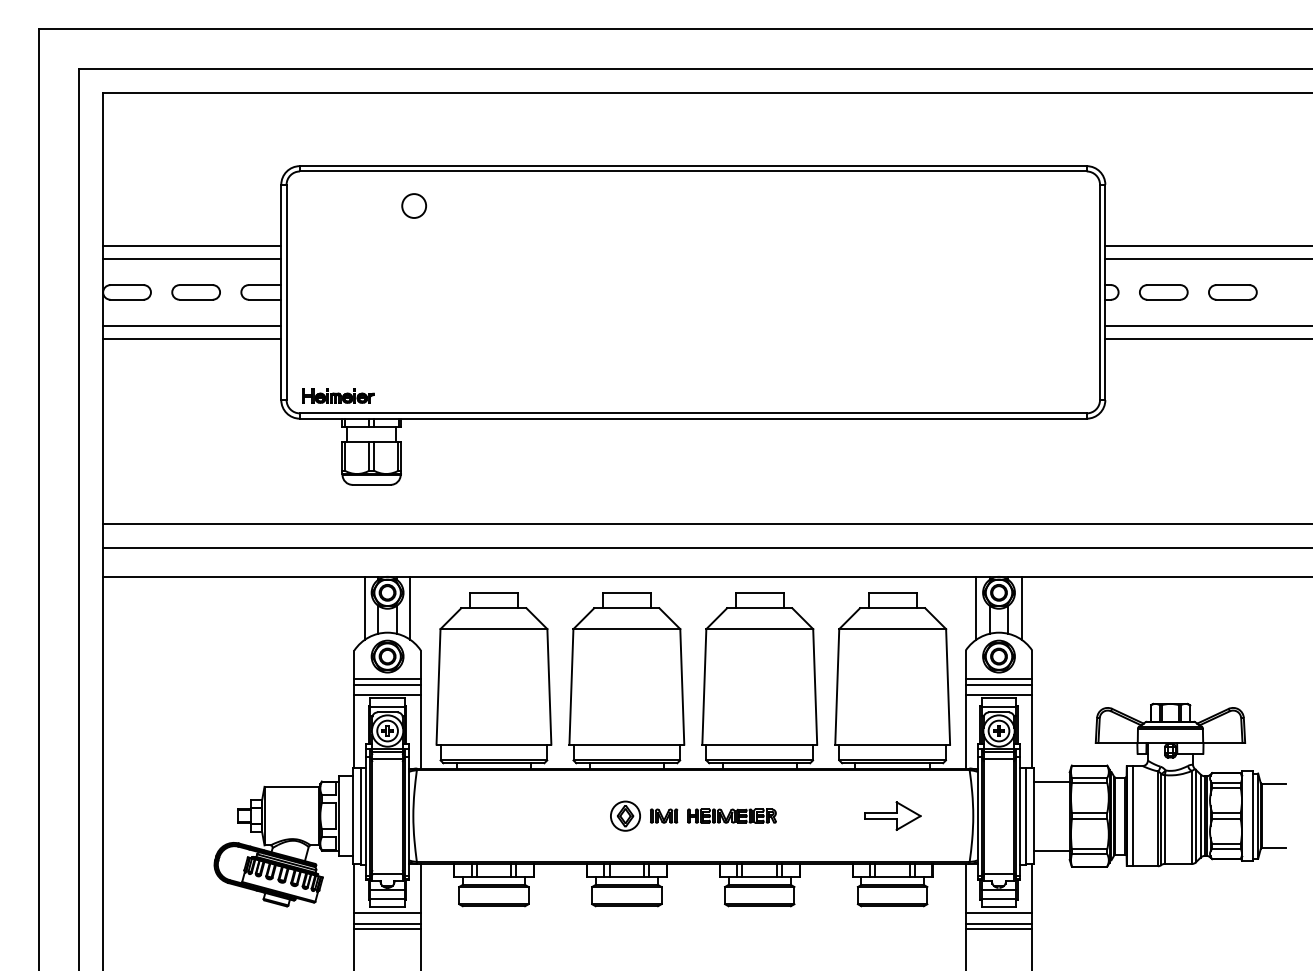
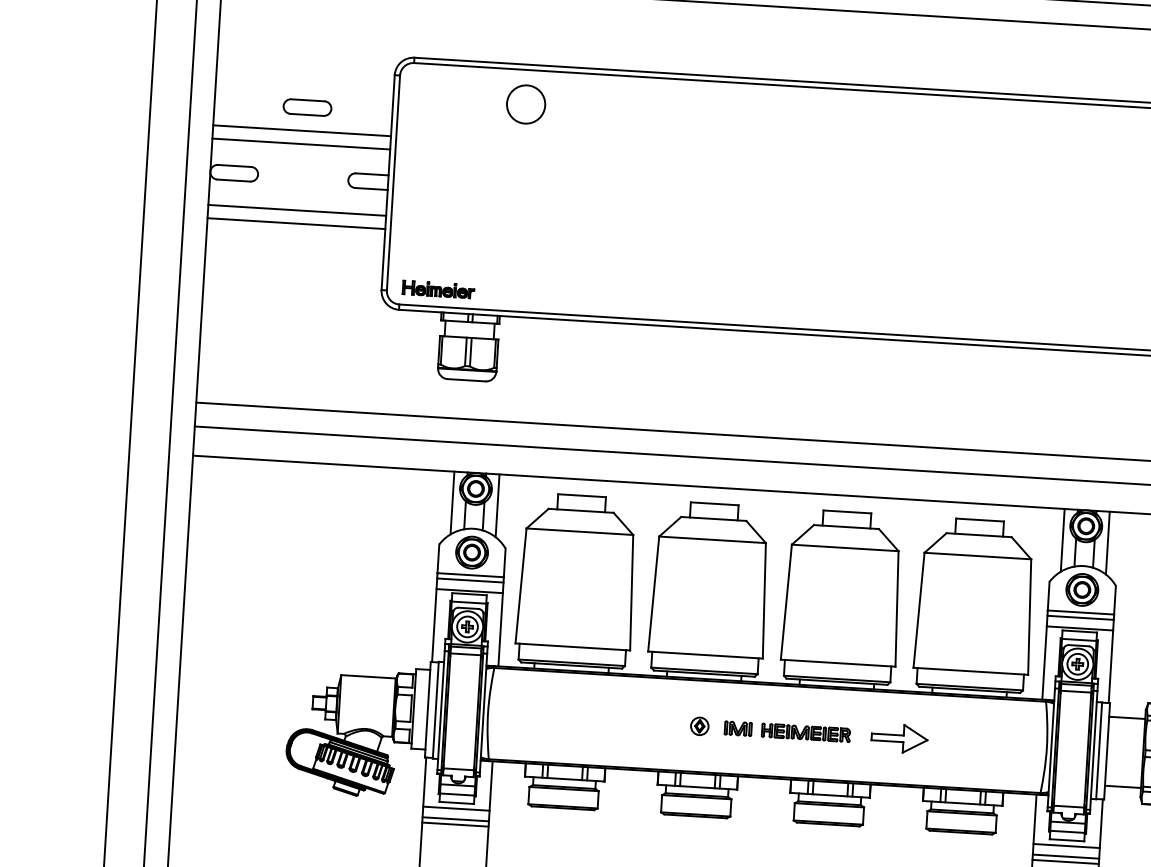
circle: (414, 206) -> (526, 105), size x1.6
part: (195, 292) -> (306, 107), moved
part: (625, 815) -> (699, 725), size x0.6
part: (892, 815) -> (899, 737), moved

